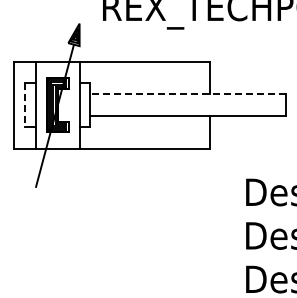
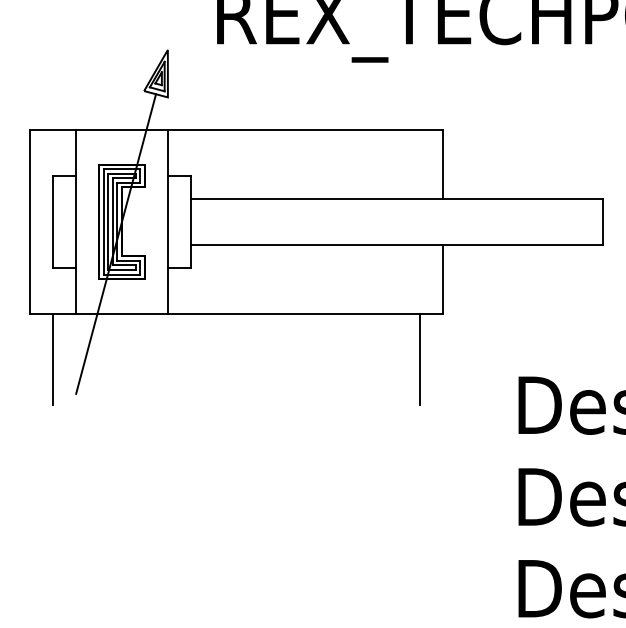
line: (188, 94) -> (397, 199), dashed -> solid
line: (25, 105) -> (53, 222), dashed -> solid
line: (25, 170) -> (53, 359), added
line: (199, 170) -> (420, 359), added

